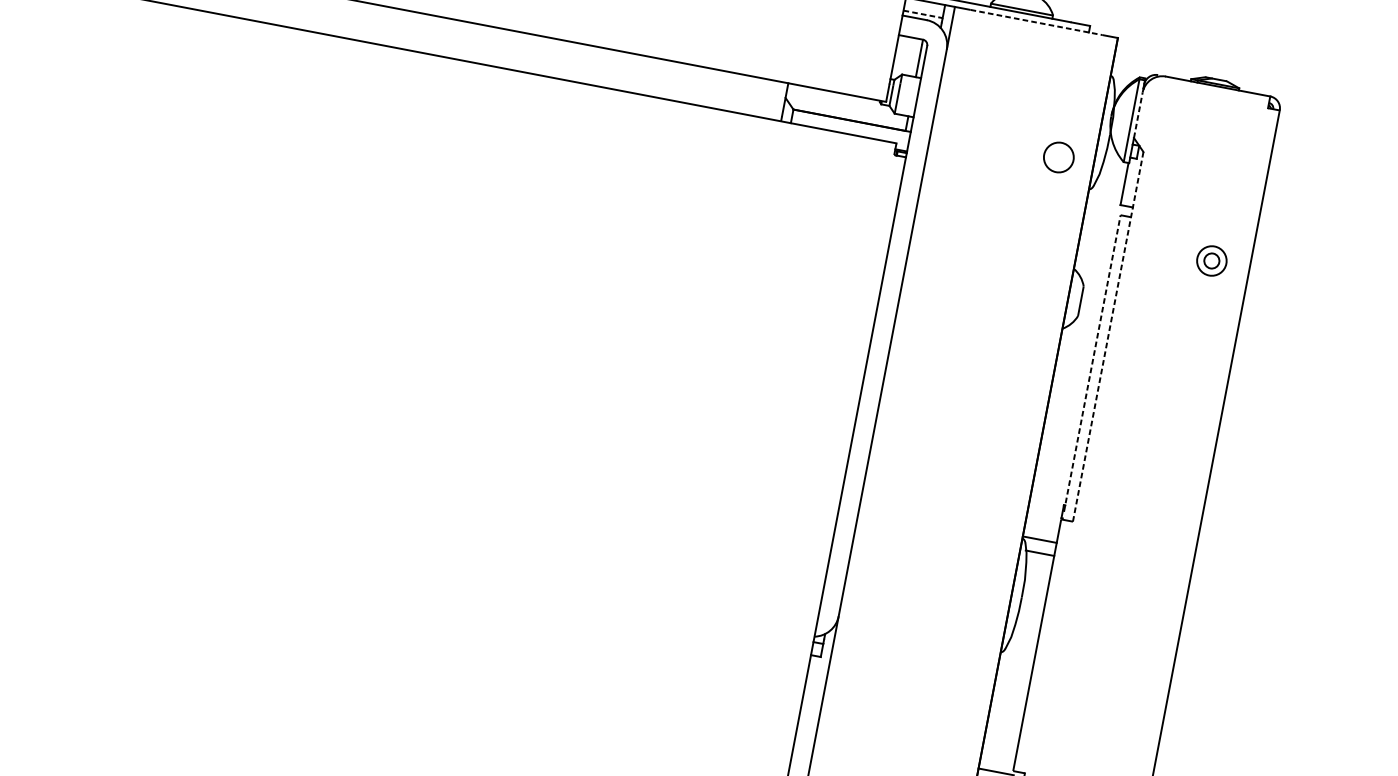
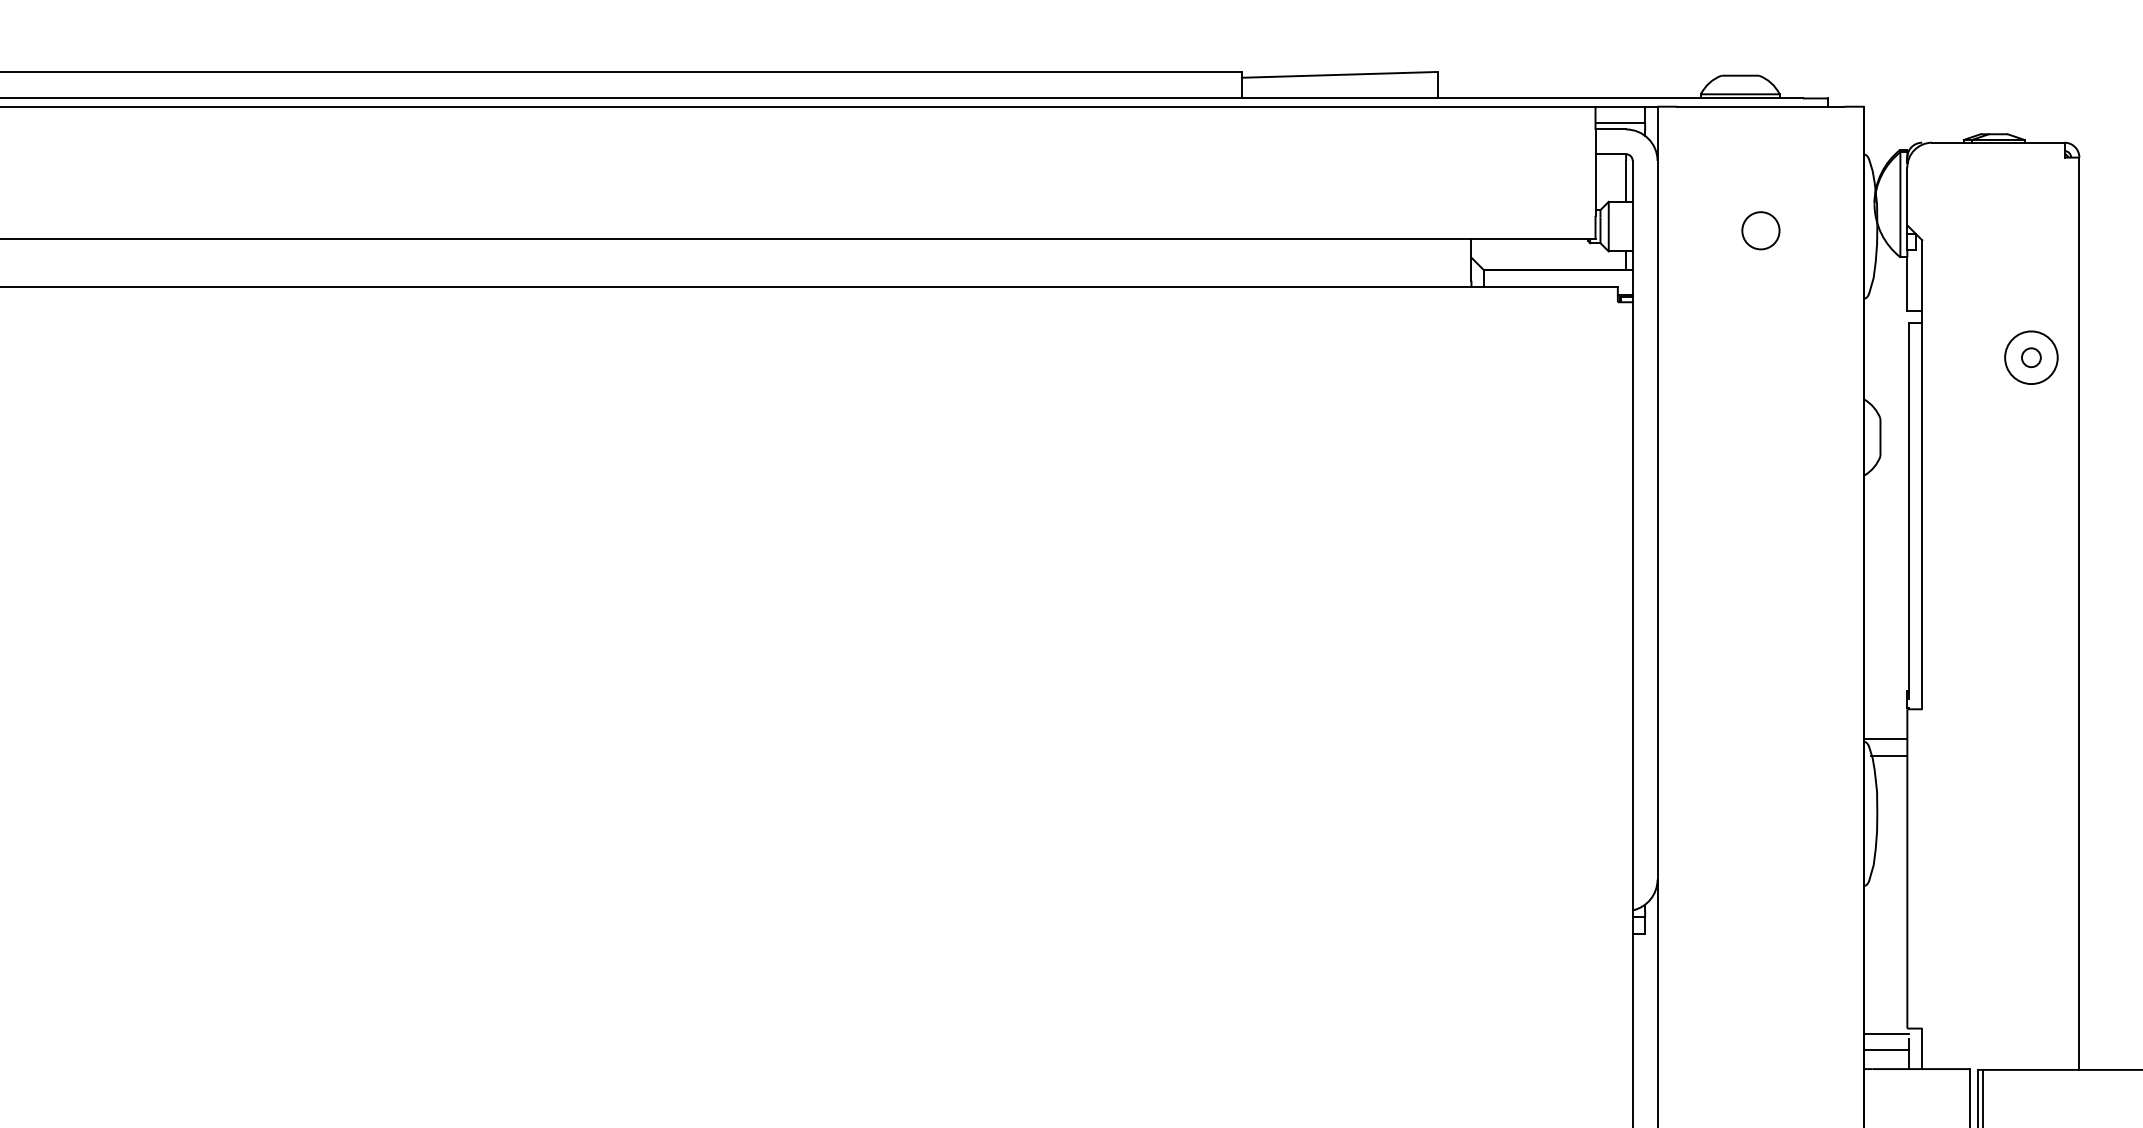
line: (923, 14) -> (1620, 123), dashed -> solid
line: (1036, 22) -> (1760, 106), dashed -> solid
line: (1138, 115) -> (1907, 196), dashed -> solid
circle: (1058, 157) -> (1760, 230), moved
circle: (1211, 260) -> (2031, 357), size x1.43
line: (1108, 336) -> (1922, 474), dashed -> solid
line: (1092, 363) -> (1909, 510), dashed -> solid

